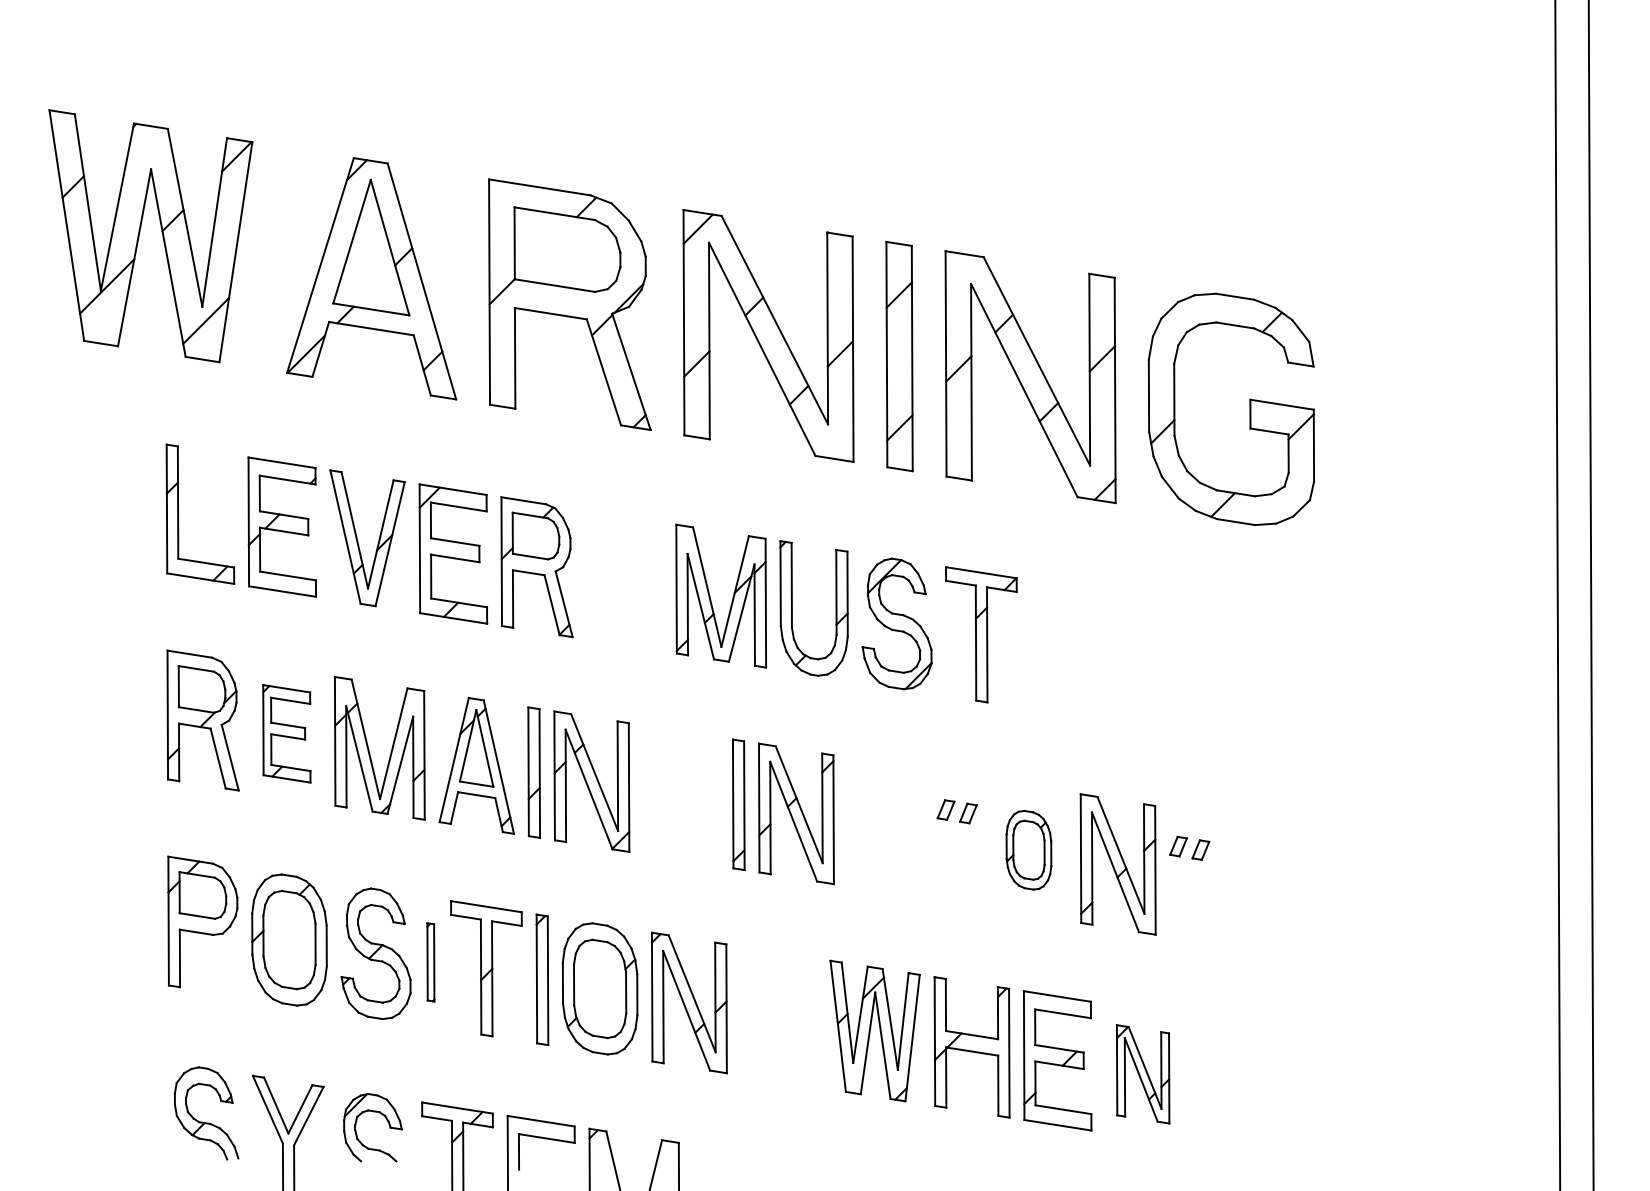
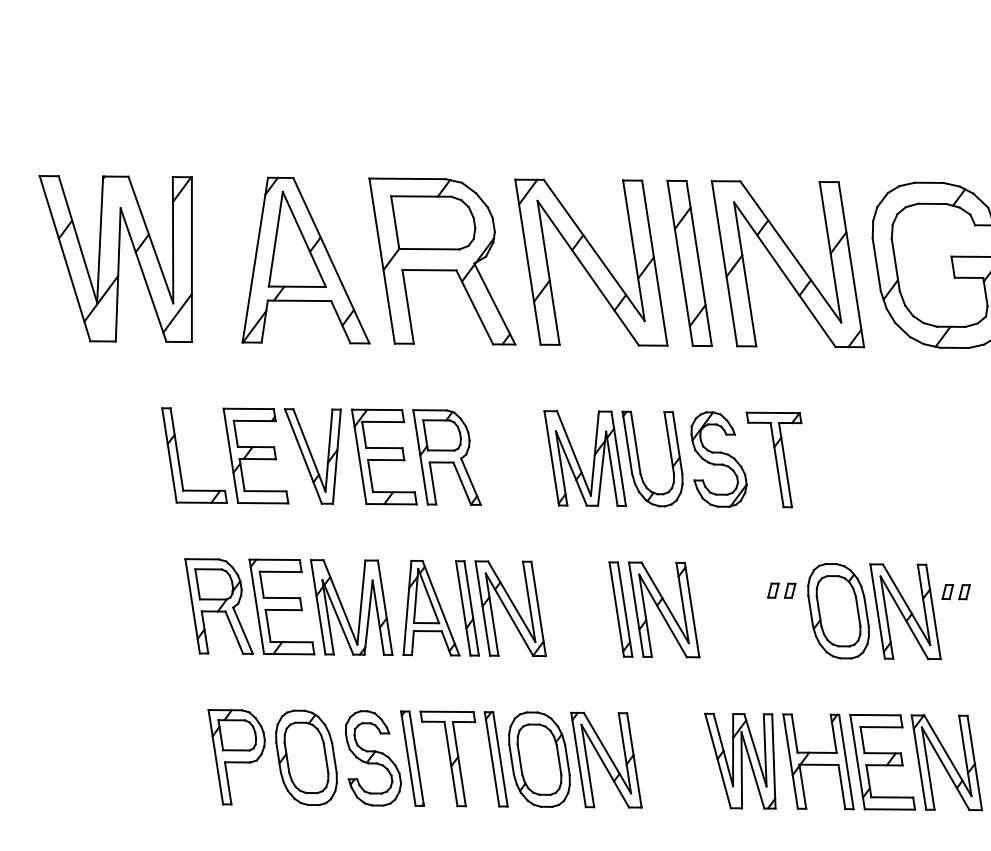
part: (286, 733) -> (281, 606), size x1.43
part: (1028, 849) -> (838, 610), size x1.67
part: (430, 962) -> (412, 758), size x1.67
part: (1142, 1074) -> (946, 762), size x1.43

